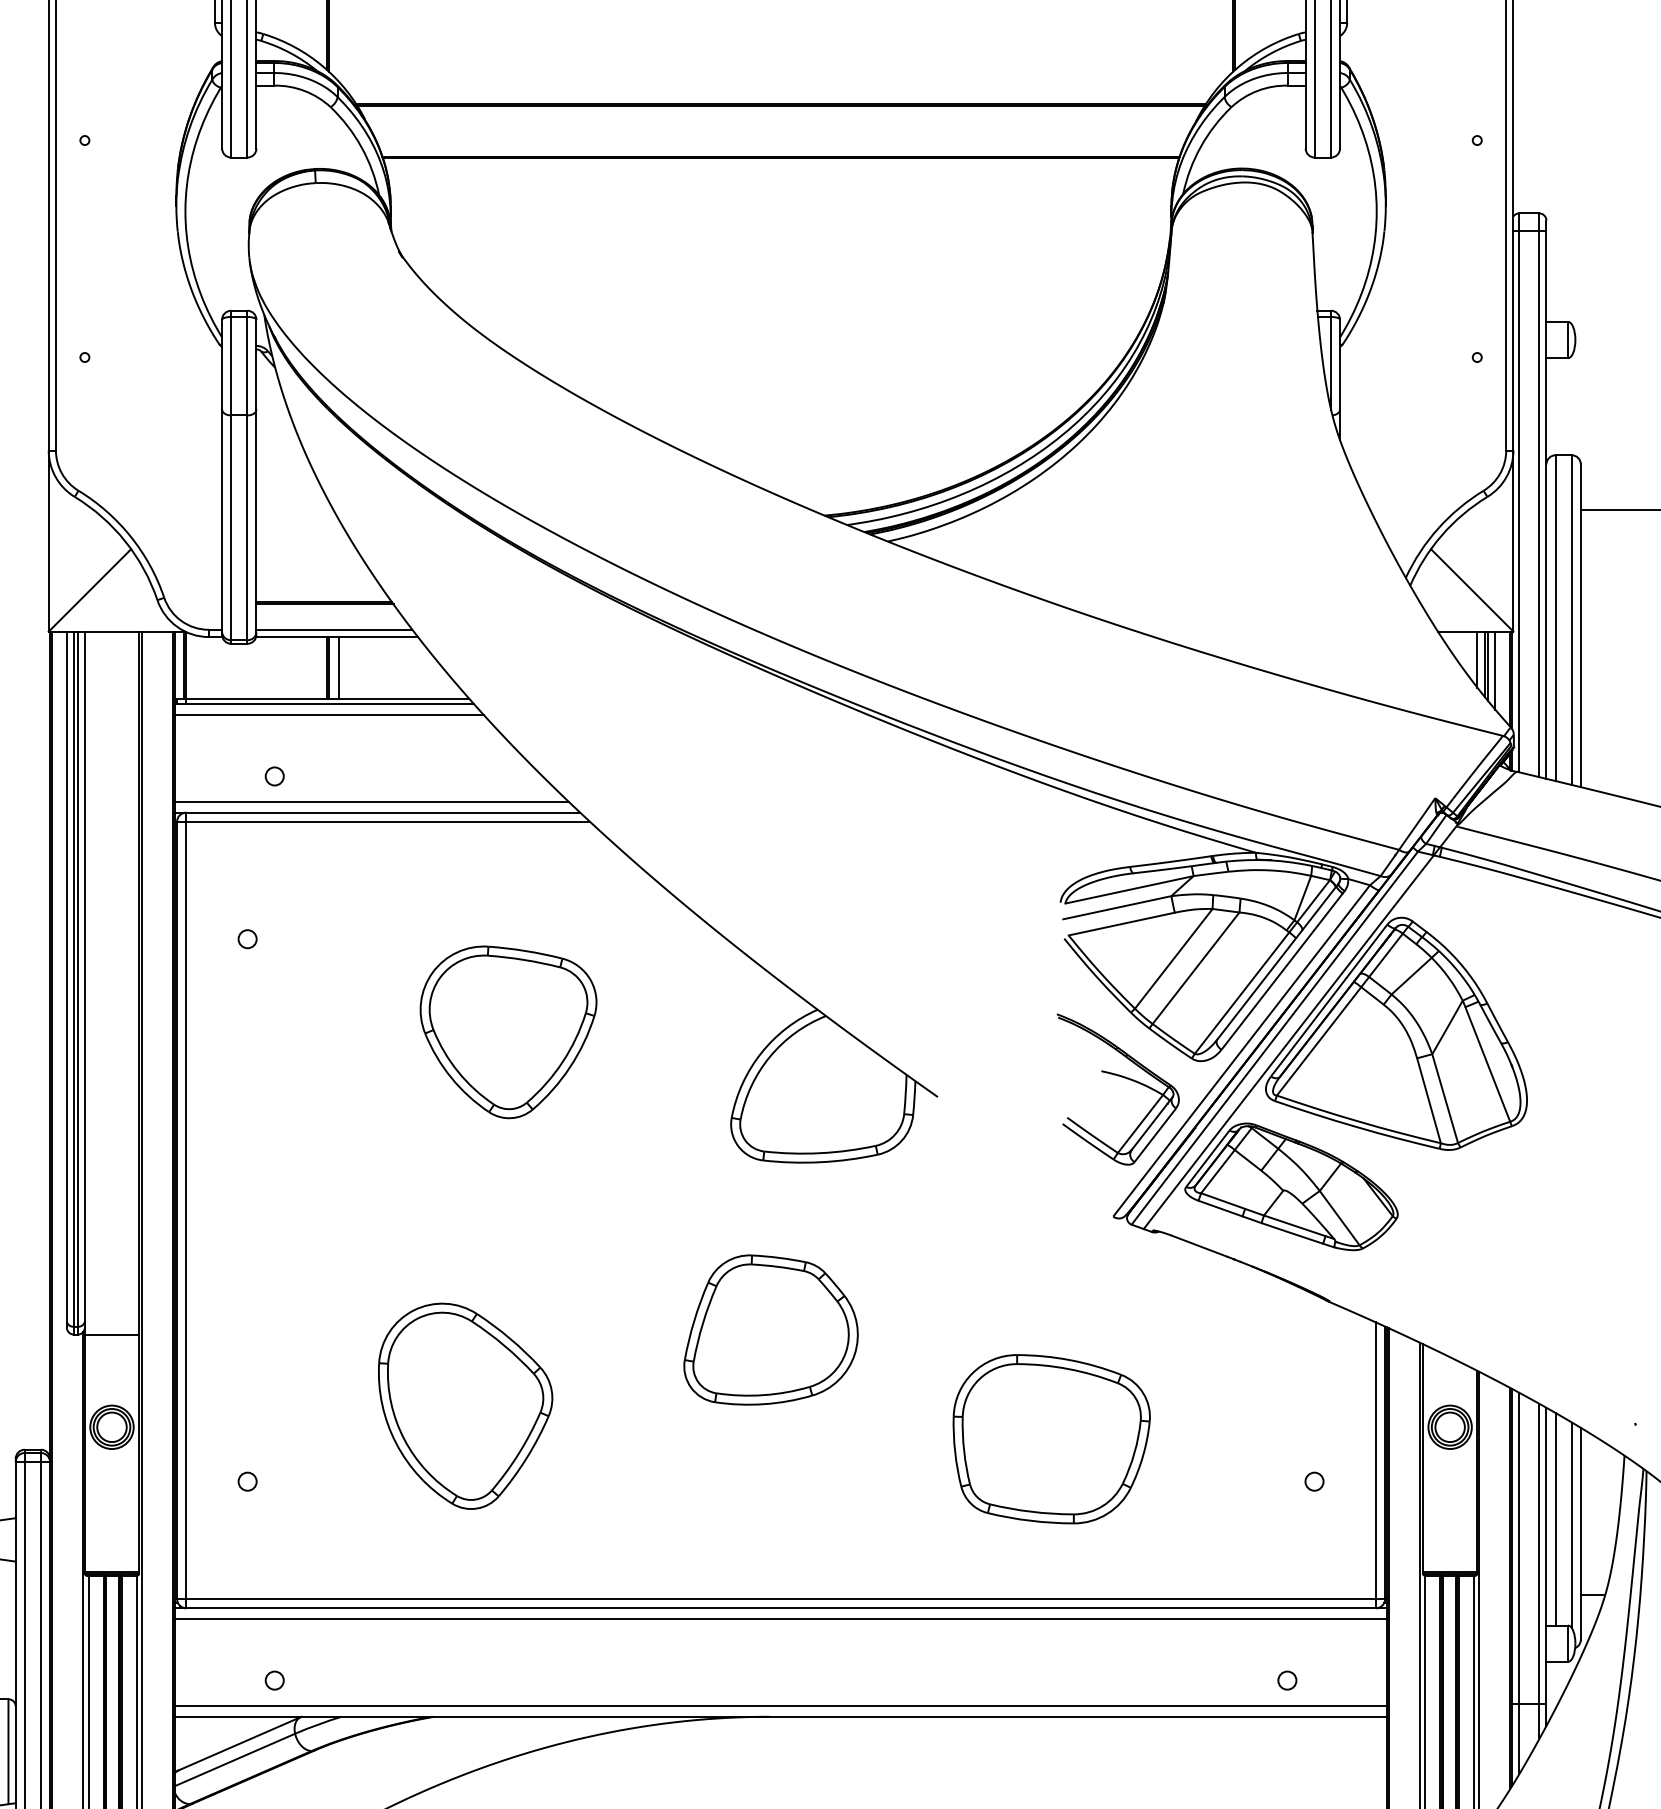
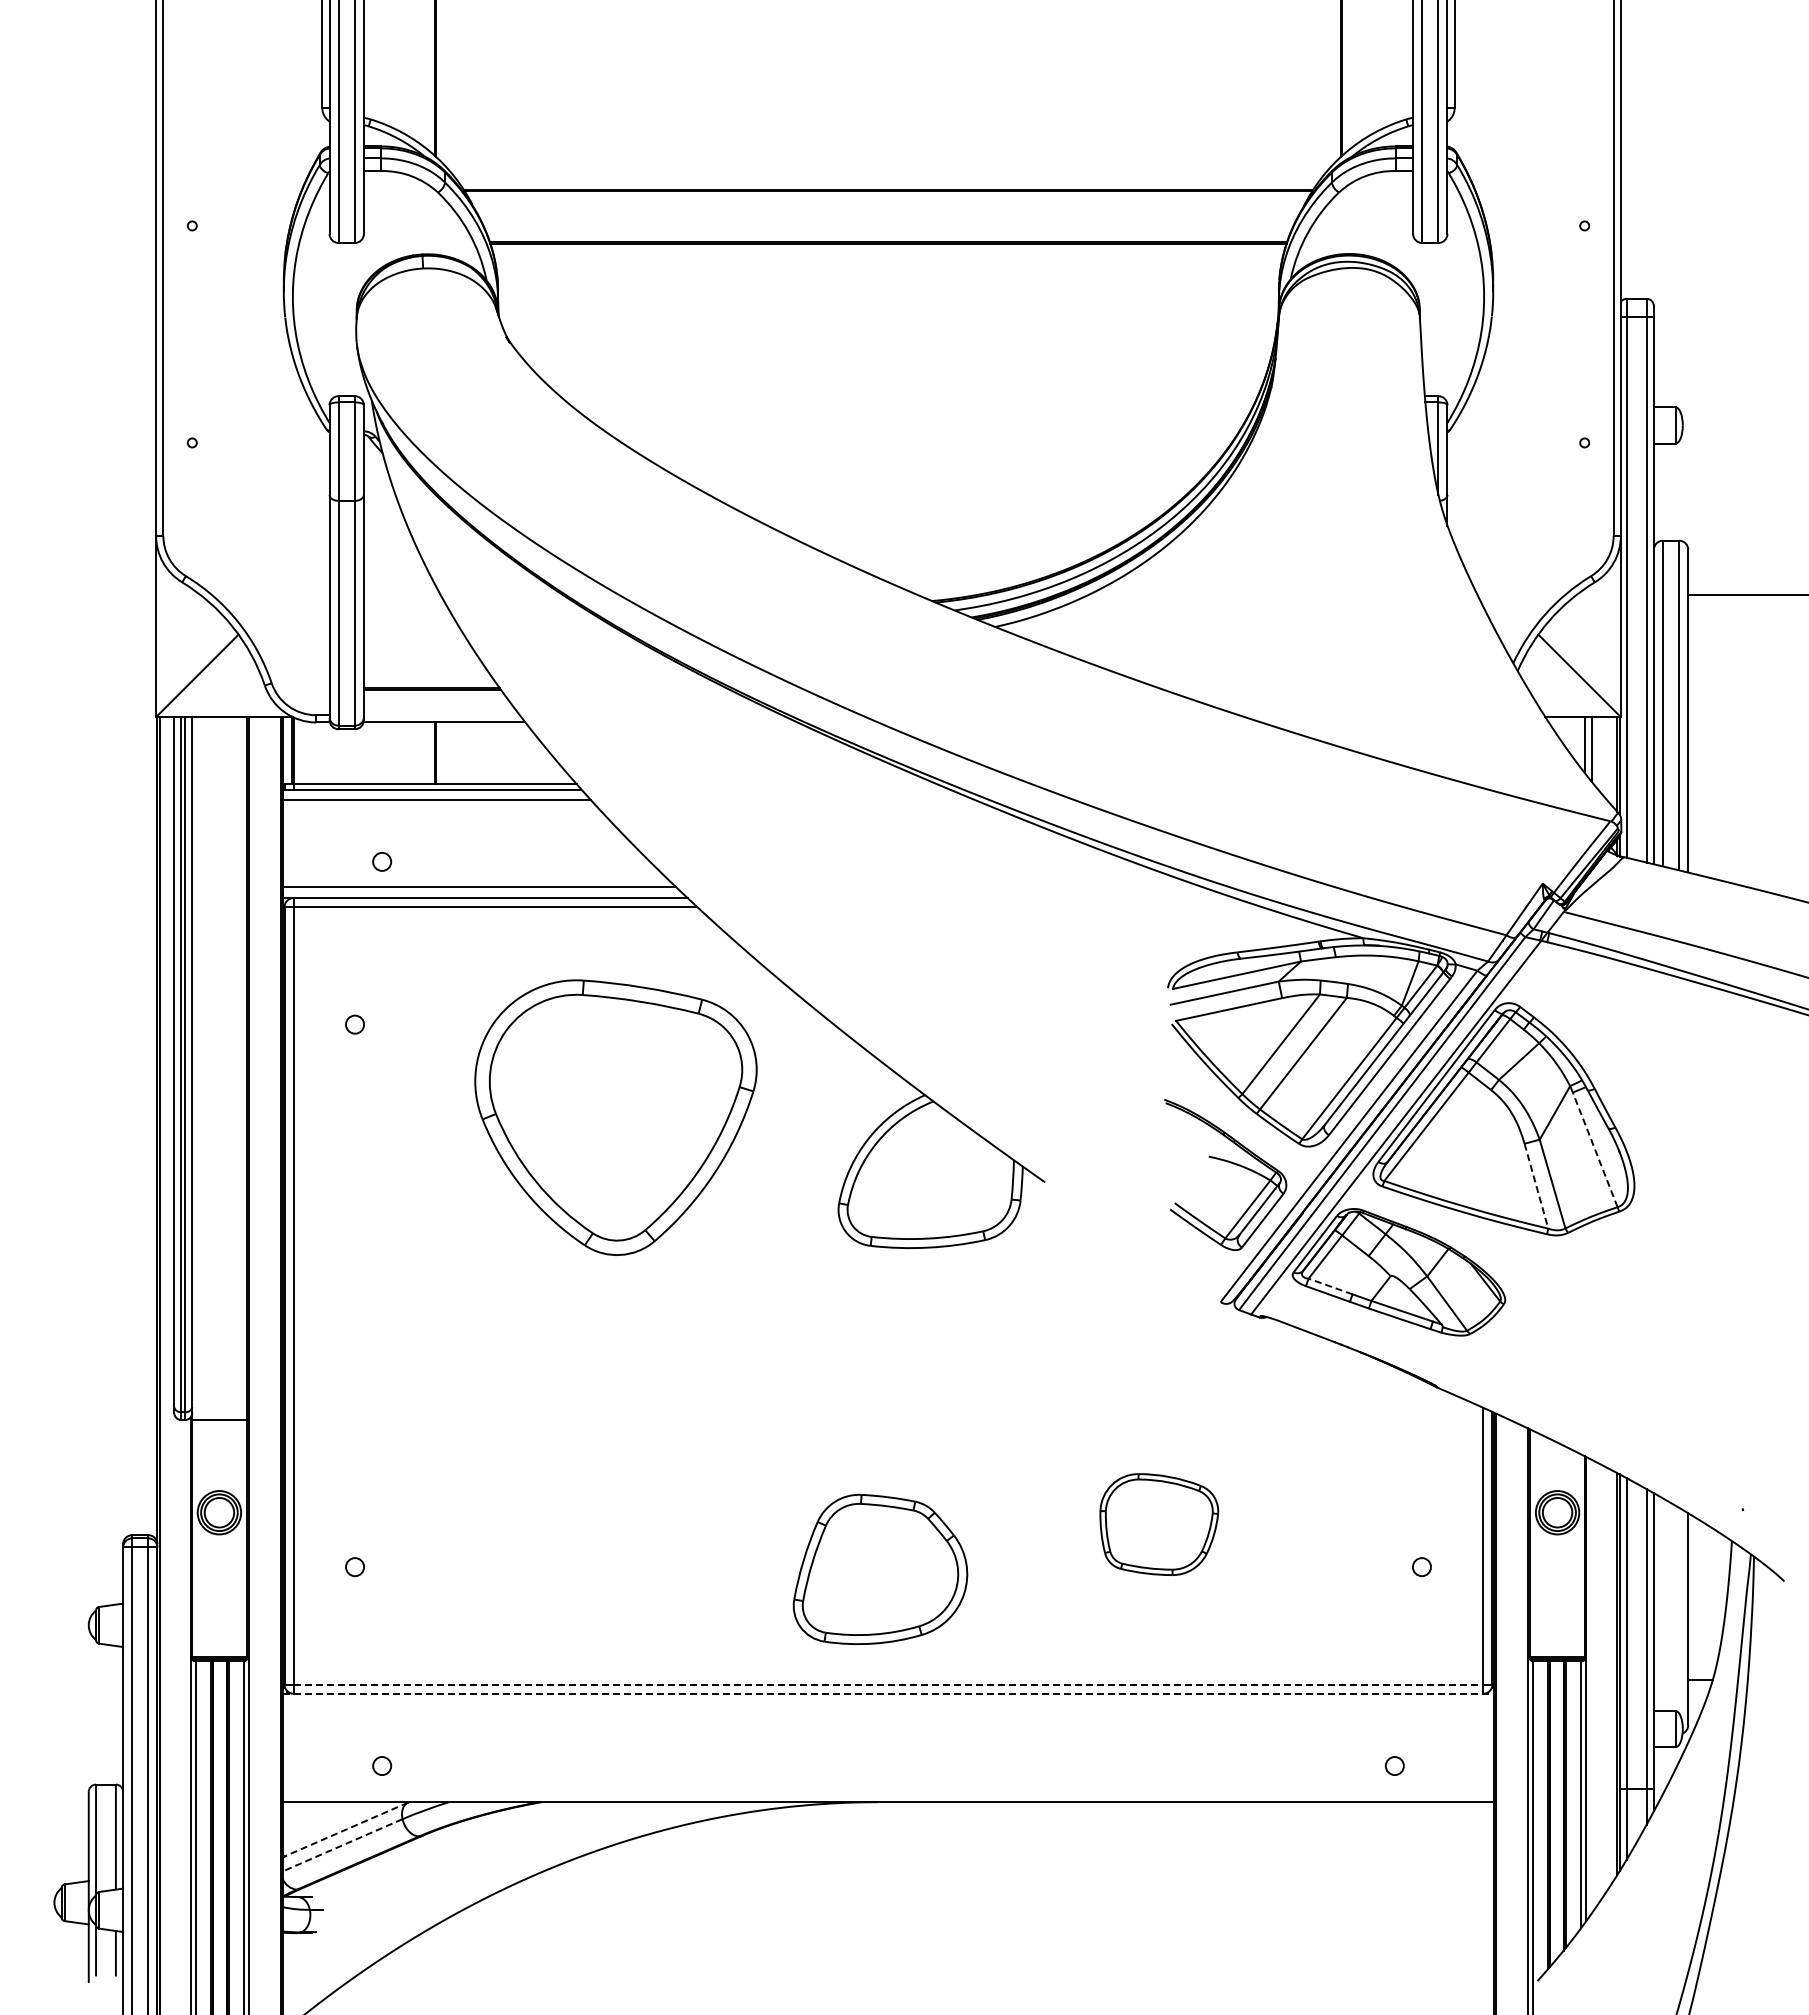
line: (334, 630) -> (441, 715), removed
line: (1488, 666) -> (1595, 751), removed
line: (339, 668) -> (446, 753), removed
line: (1495, 671) -> (1602, 756), removed
part: (508, 1032) -> (615, 1117), size x1.6
line: (1488, 1064) -> (1595, 1149), solid -> dashed
line: (1429, 1101) -> (1536, 1186), solid -> dashed
line: (1223, 1201) -> (1330, 1286), solid -> dashed
part: (771, 1330) -> (880, 1569), moved
part: (465, 1406) -> (572, 1491), removed
part: (1052, 1439) -> (1159, 1524), size x0.6
line: (1555, 1519) -> (1662, 1604), removed
line: (1572, 1525) -> (1679, 1610), removed
line: (781, 1599) -> (888, 1684), solid -> dashed
line: (781, 1608) -> (888, 1693), solid -> dashed
line: (781, 1619) -> (888, 1704), removed
line: (781, 1706) -> (888, 1791), removed
line: (239, 1744) -> (346, 1829), solid -> dashed
line: (235, 1760) -> (342, 1845), solid -> dashed

